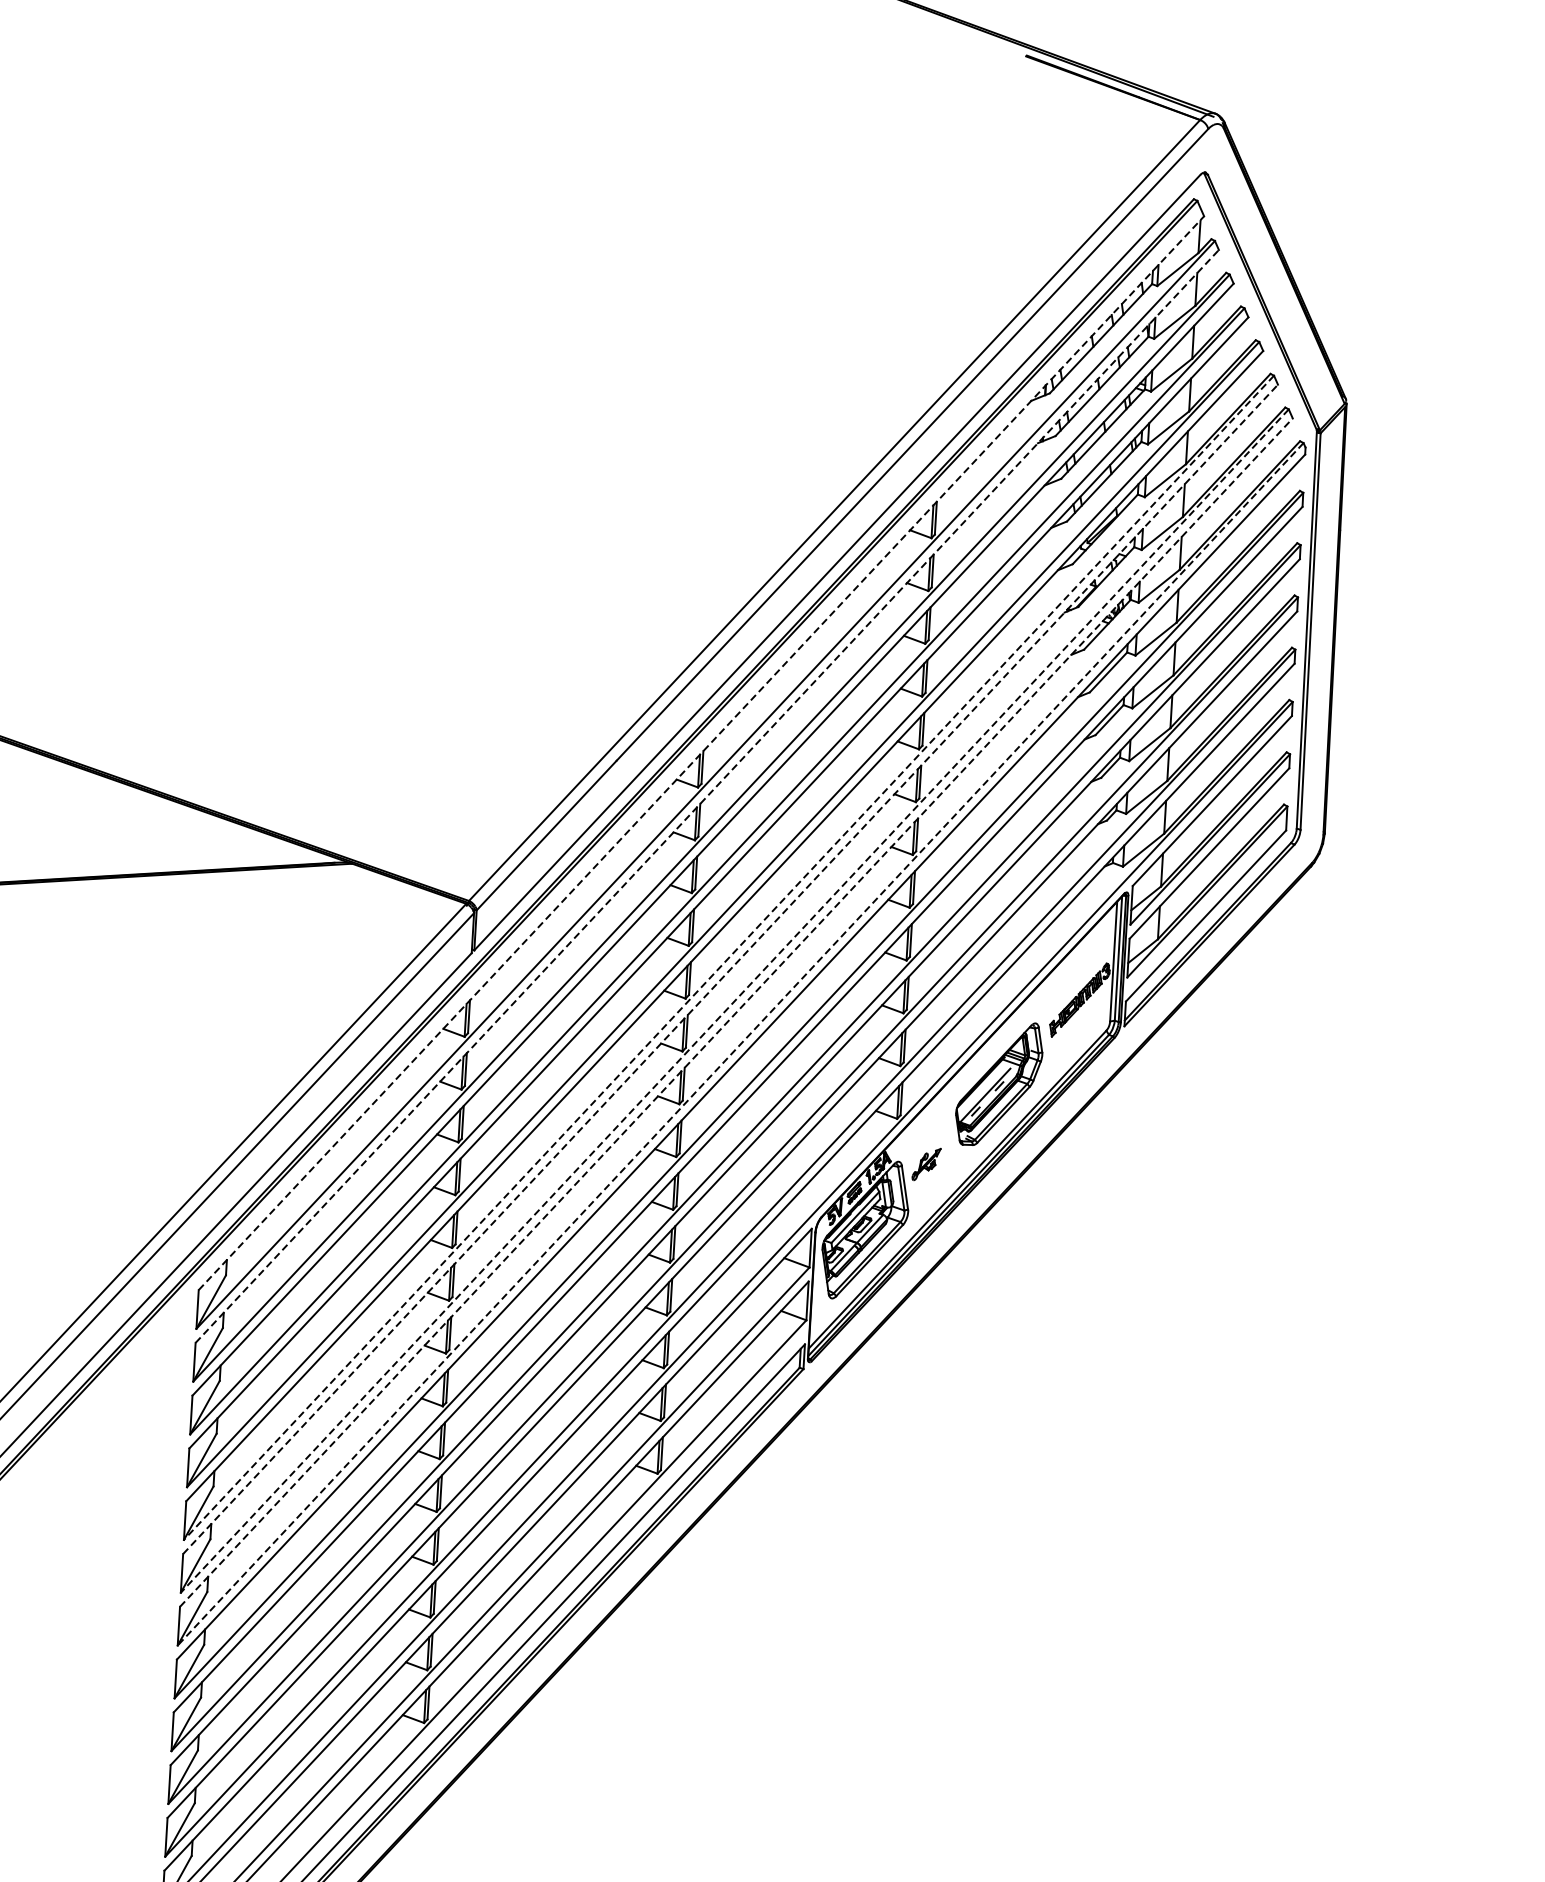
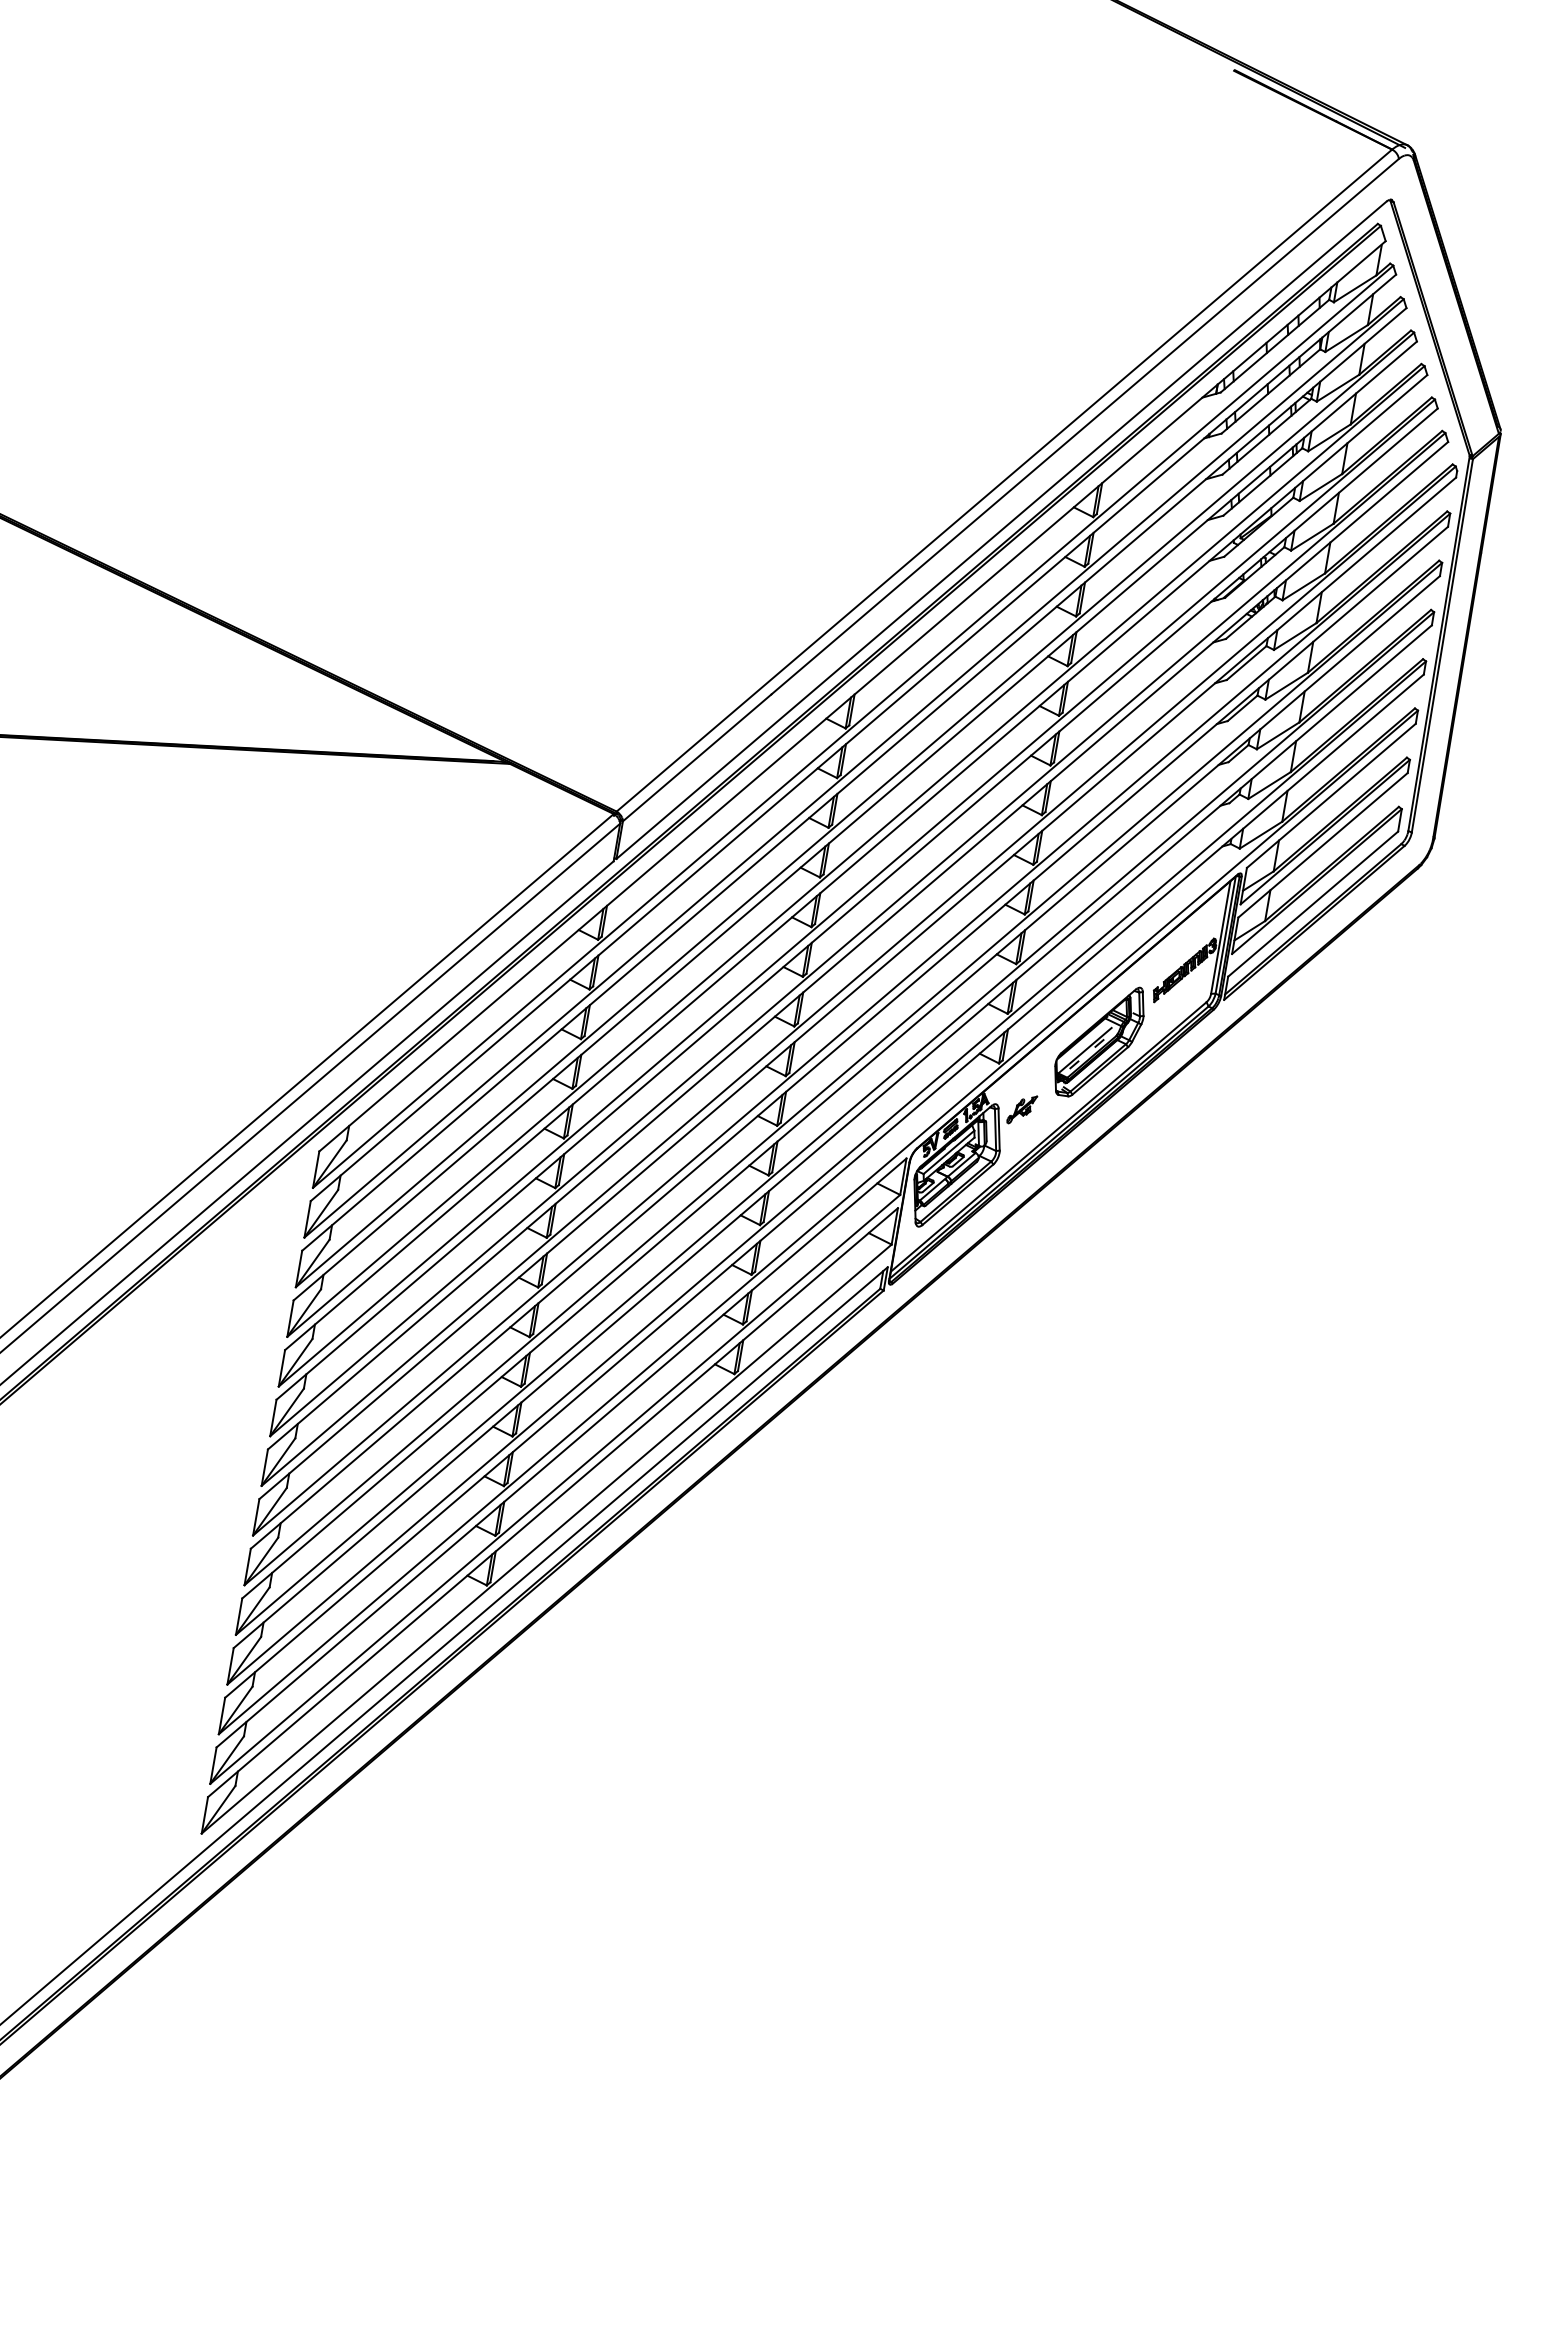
line: (701, 753) -> (852, 696), dashed -> solid
line: (707, 796) -> (853, 737), dashed -> solid
line: (728, 958) -> (856, 893), dashed -> solid
line: (730, 968) -> (857, 903), dashed -> solid
line: (734, 1000) -> (857, 934), dashed -> solid
line: (736, 1012) -> (858, 945), dashed -> solid
line: (740, 1044) -> (858, 976), dashed -> solid

